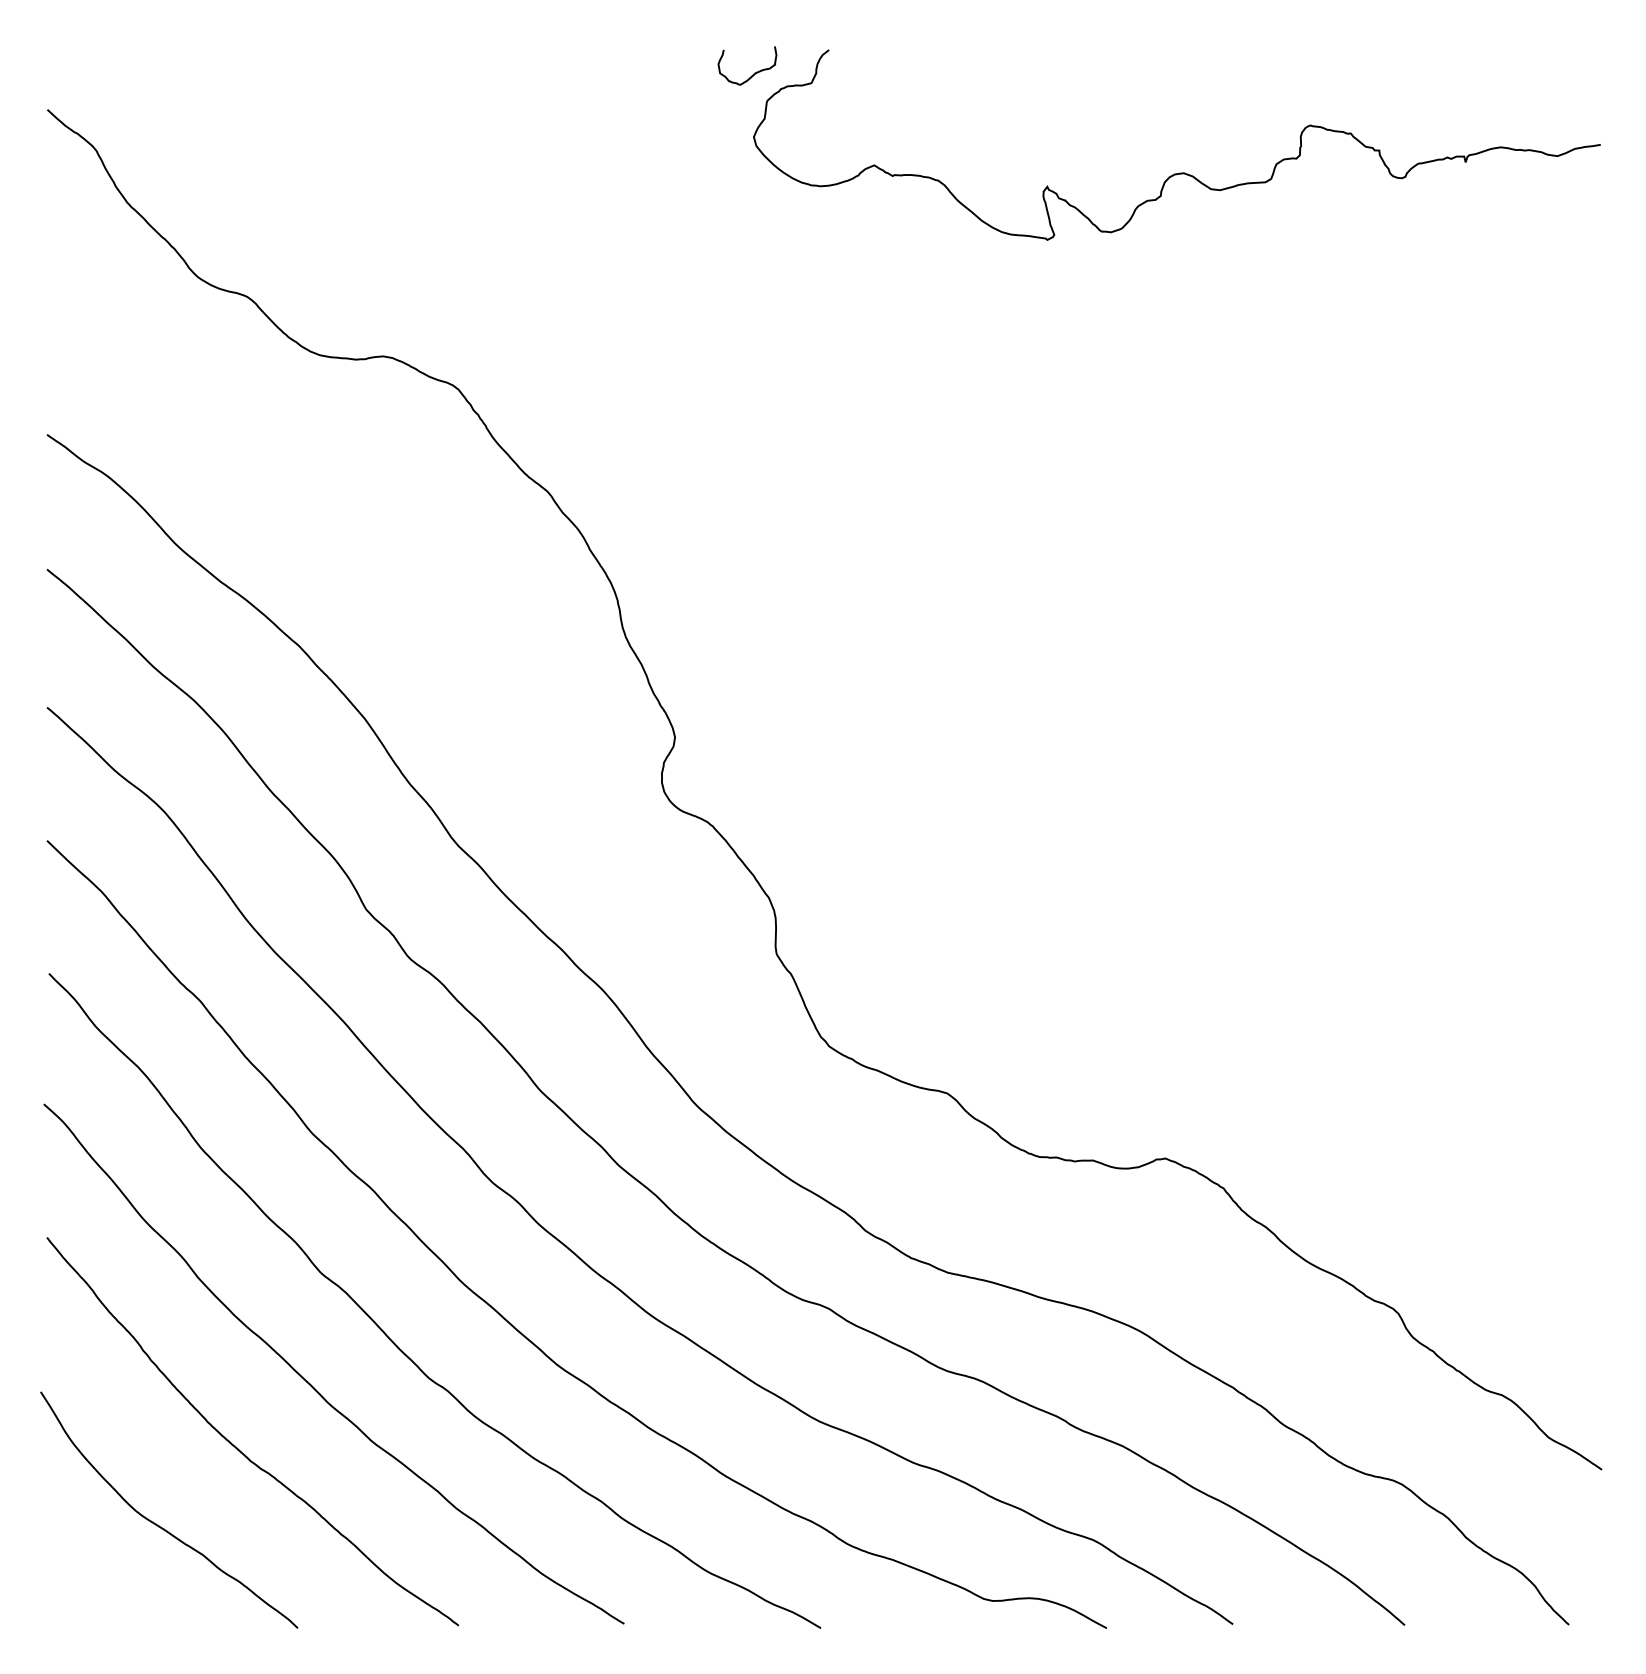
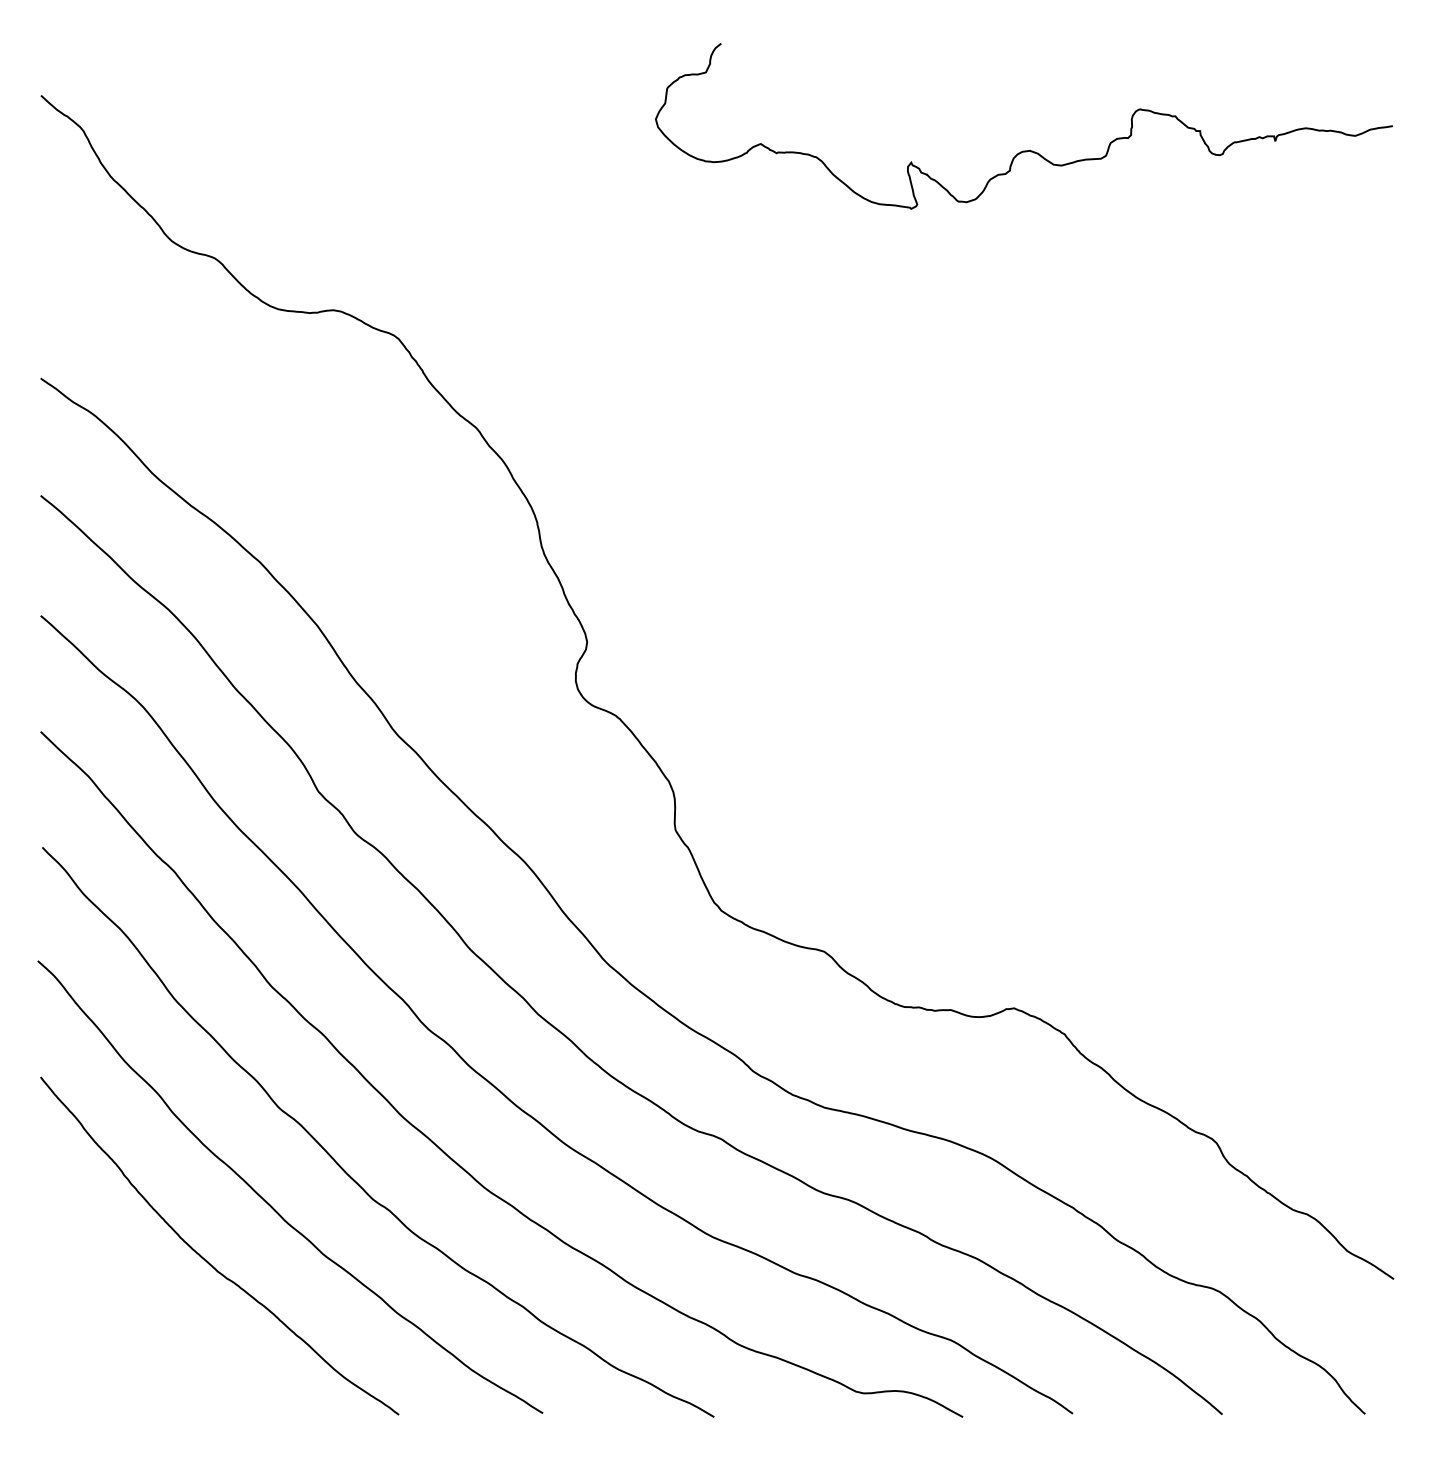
curve: (753, 73) -> (655, 64), removed
curve: (161, 1526) -> (140, 1328), removed

